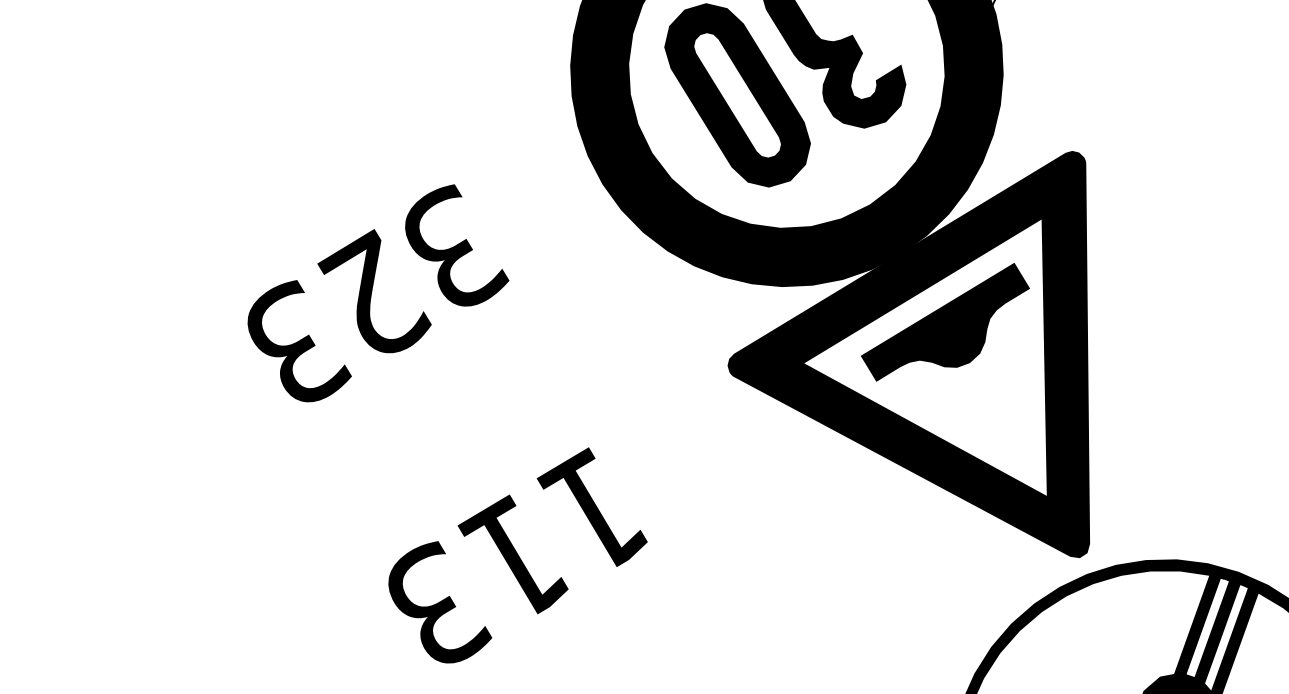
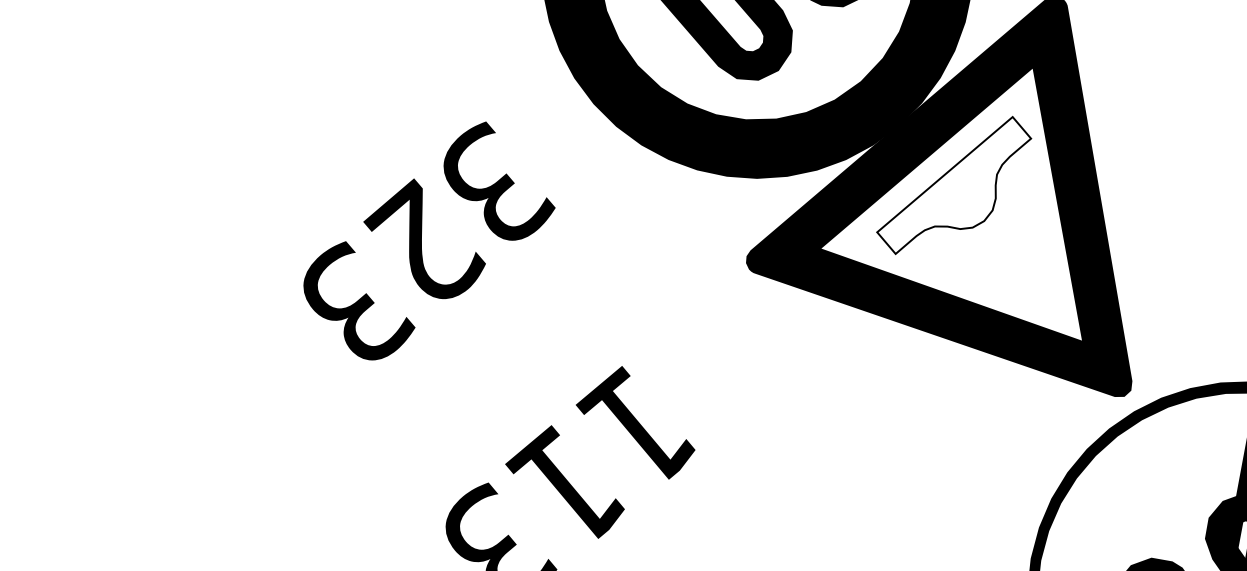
text: (378, 293) -> (428, 241), moved
fill: (944, 322) -> (953, 185), removed

